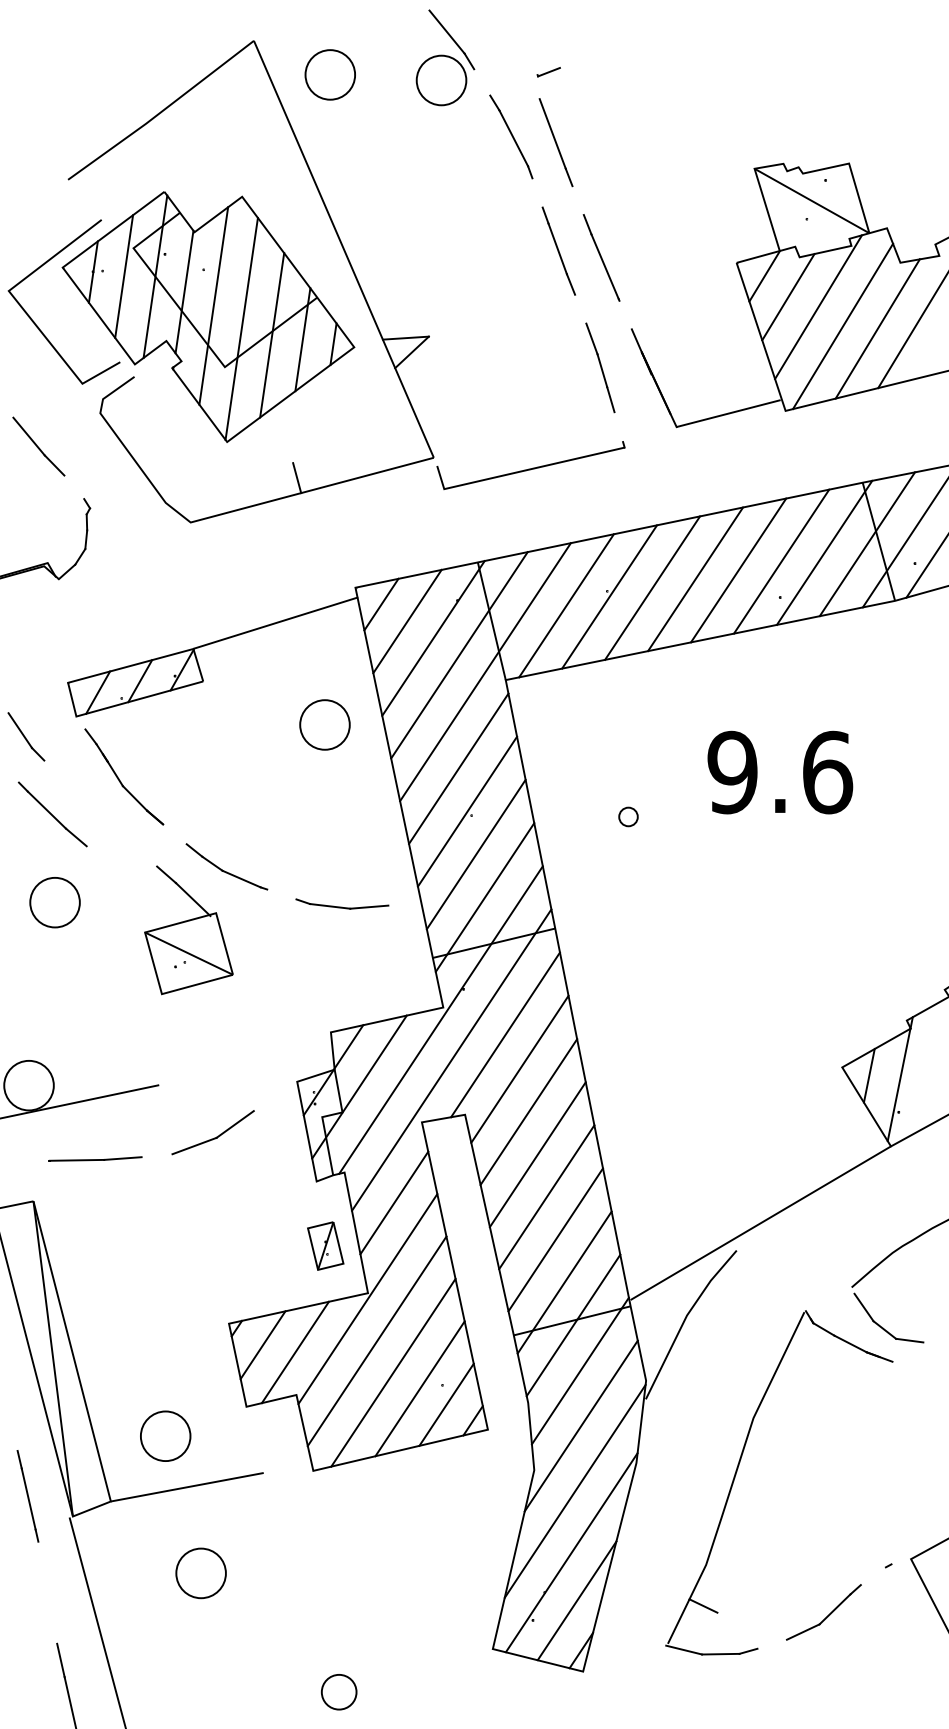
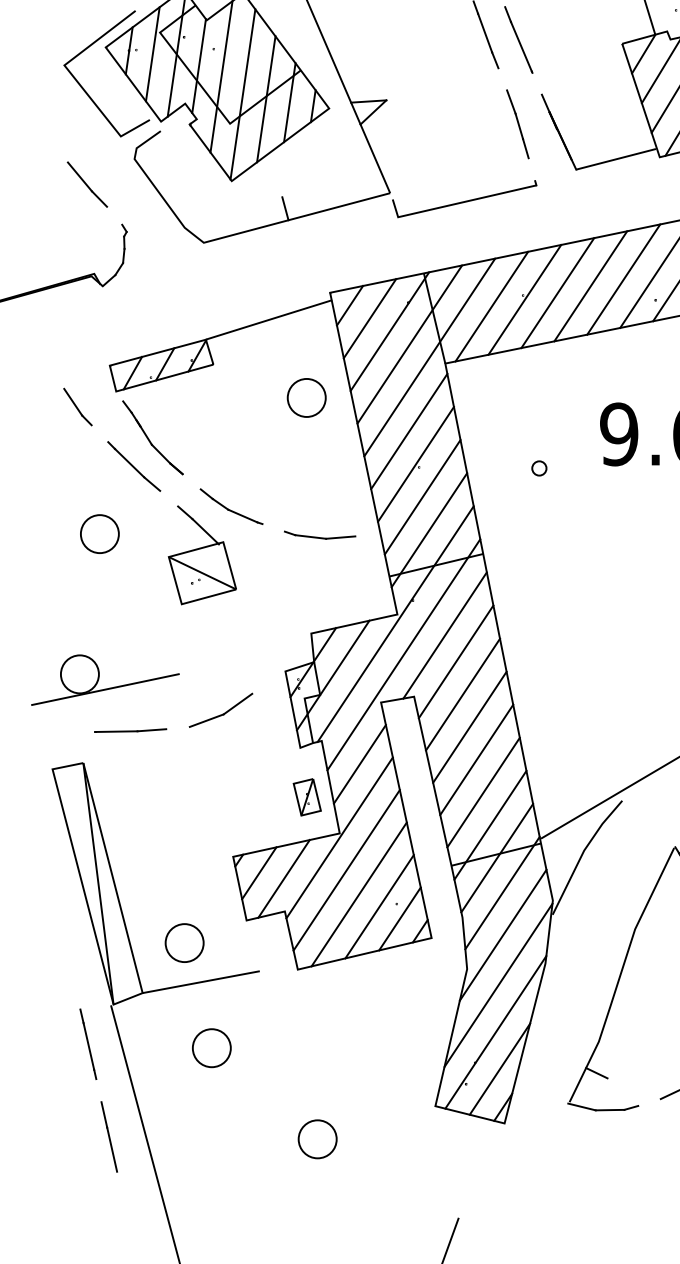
part: (52, 814) -> (133, 466), moved
line: (27, 1496) -> (87, 1044), moved
part: (338, 1691) -> (317, 1138), size x1.43

